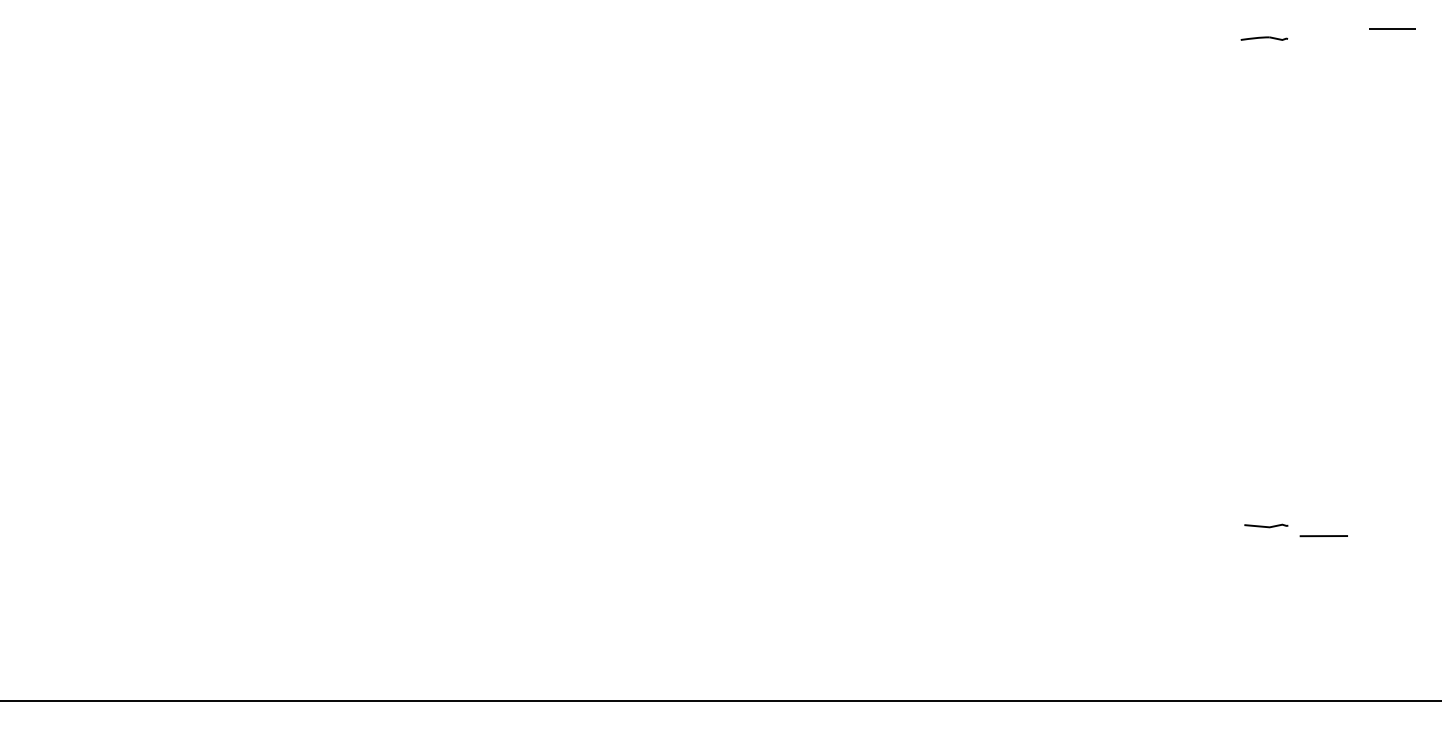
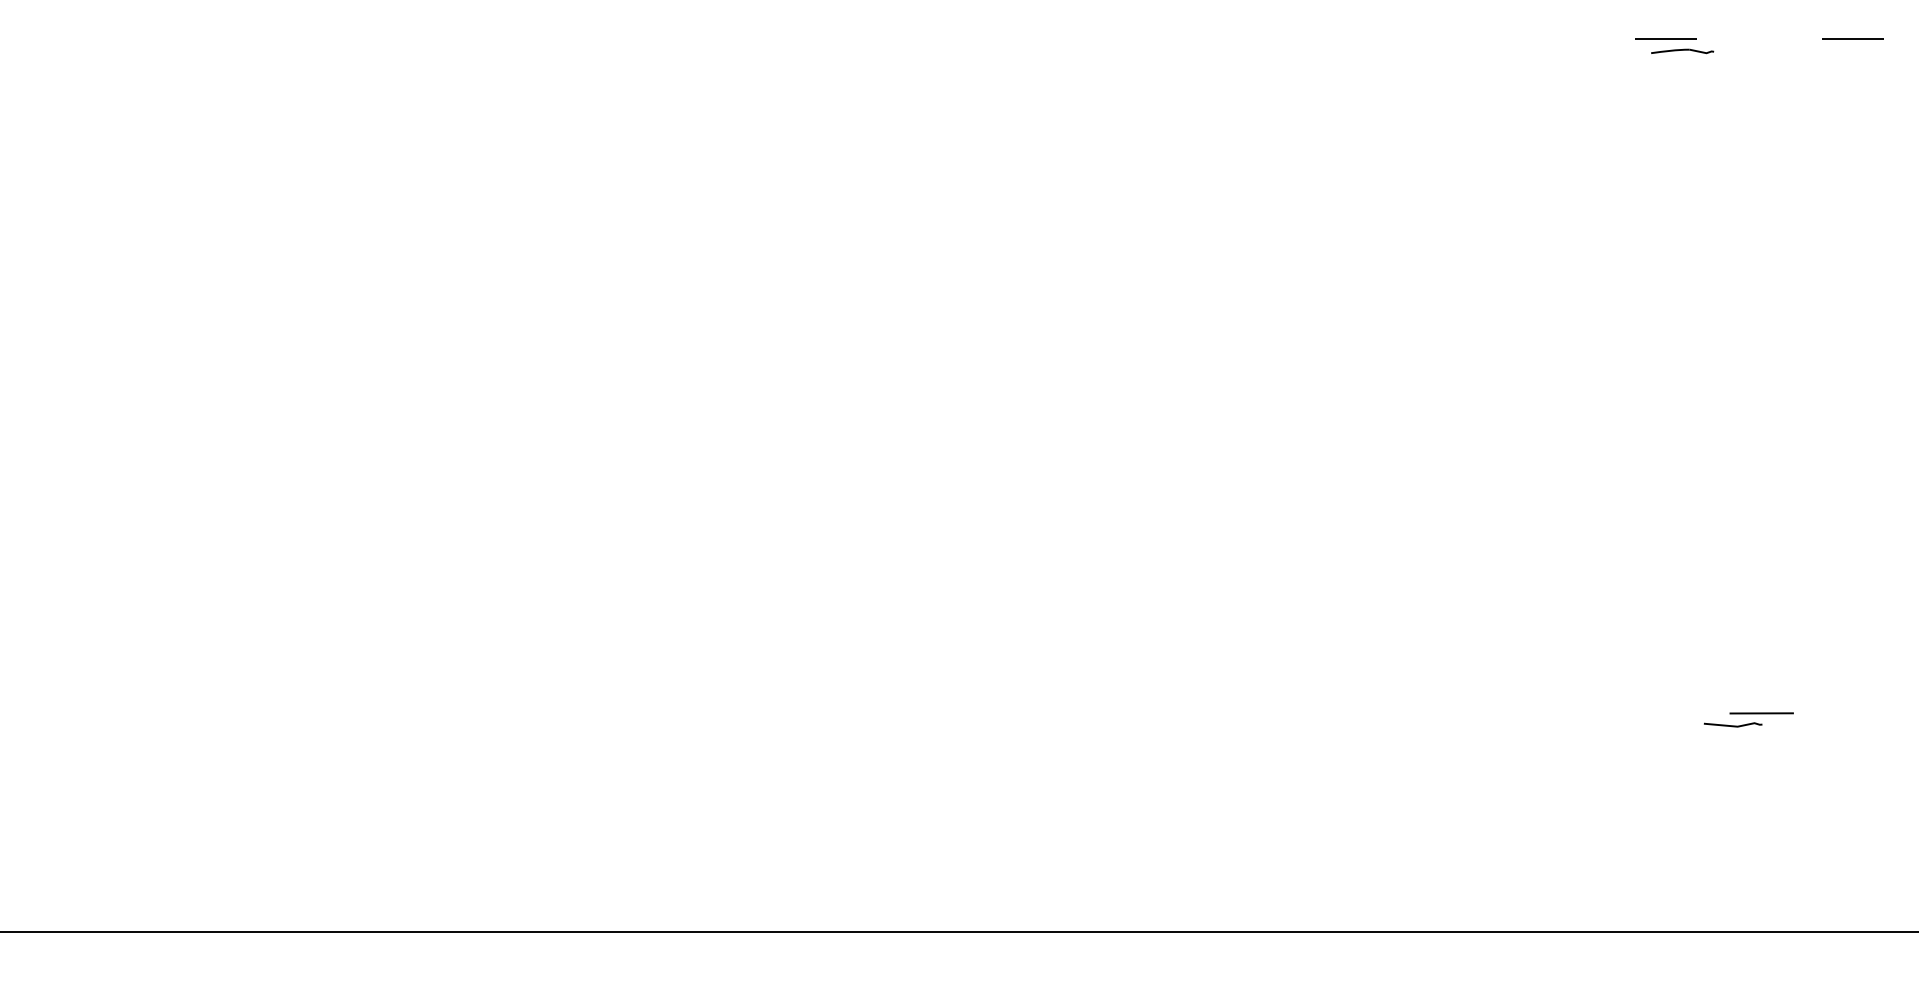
line: (1251, 28) -> (1665, 38), added
curve: (1266, 526) -> (1733, 725), moved

